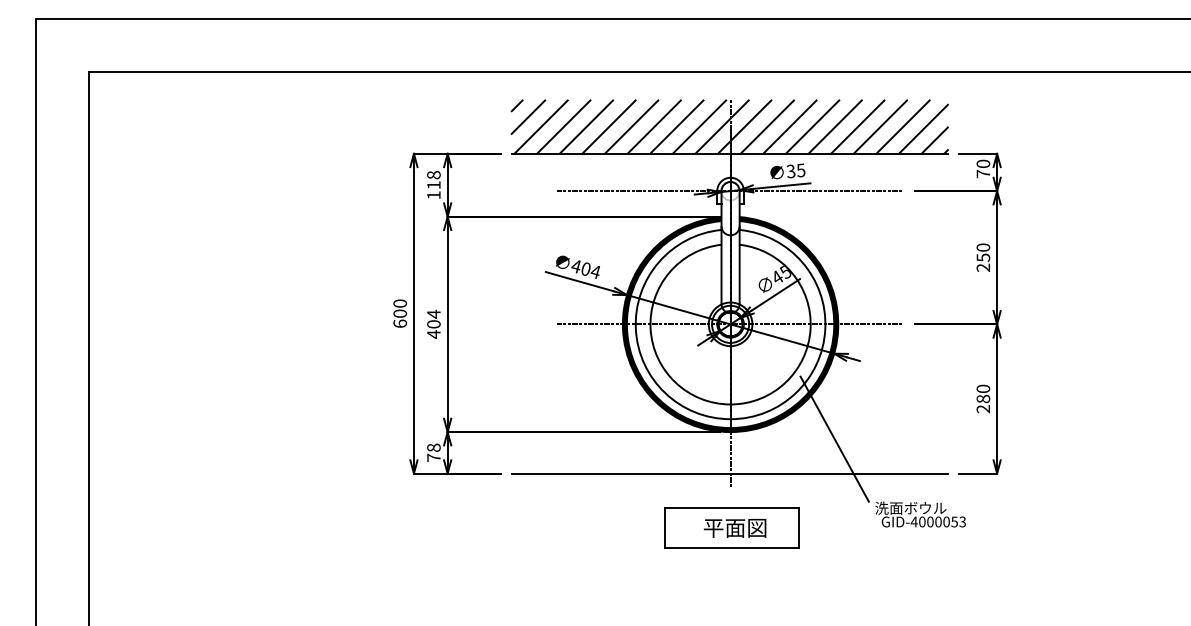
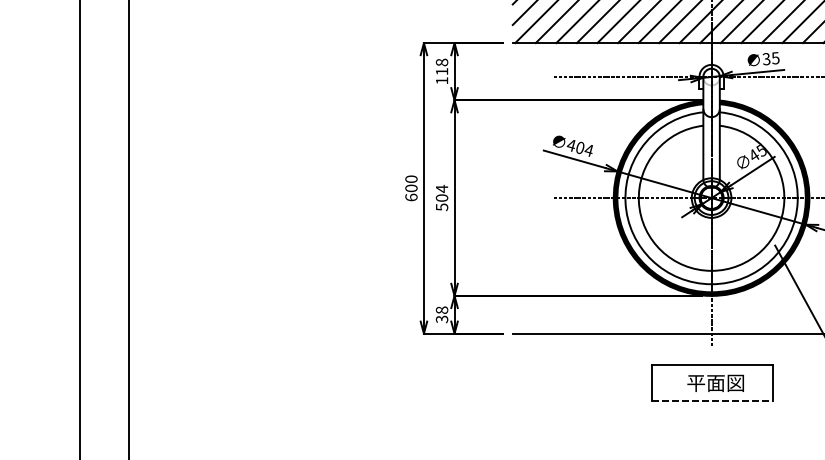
text: (433, 334) -> (441, 207), 404 -> 504
text: (433, 457) -> (441, 319), 78 -> 38
line: (731, 547) -> (712, 400), solid -> dashed

